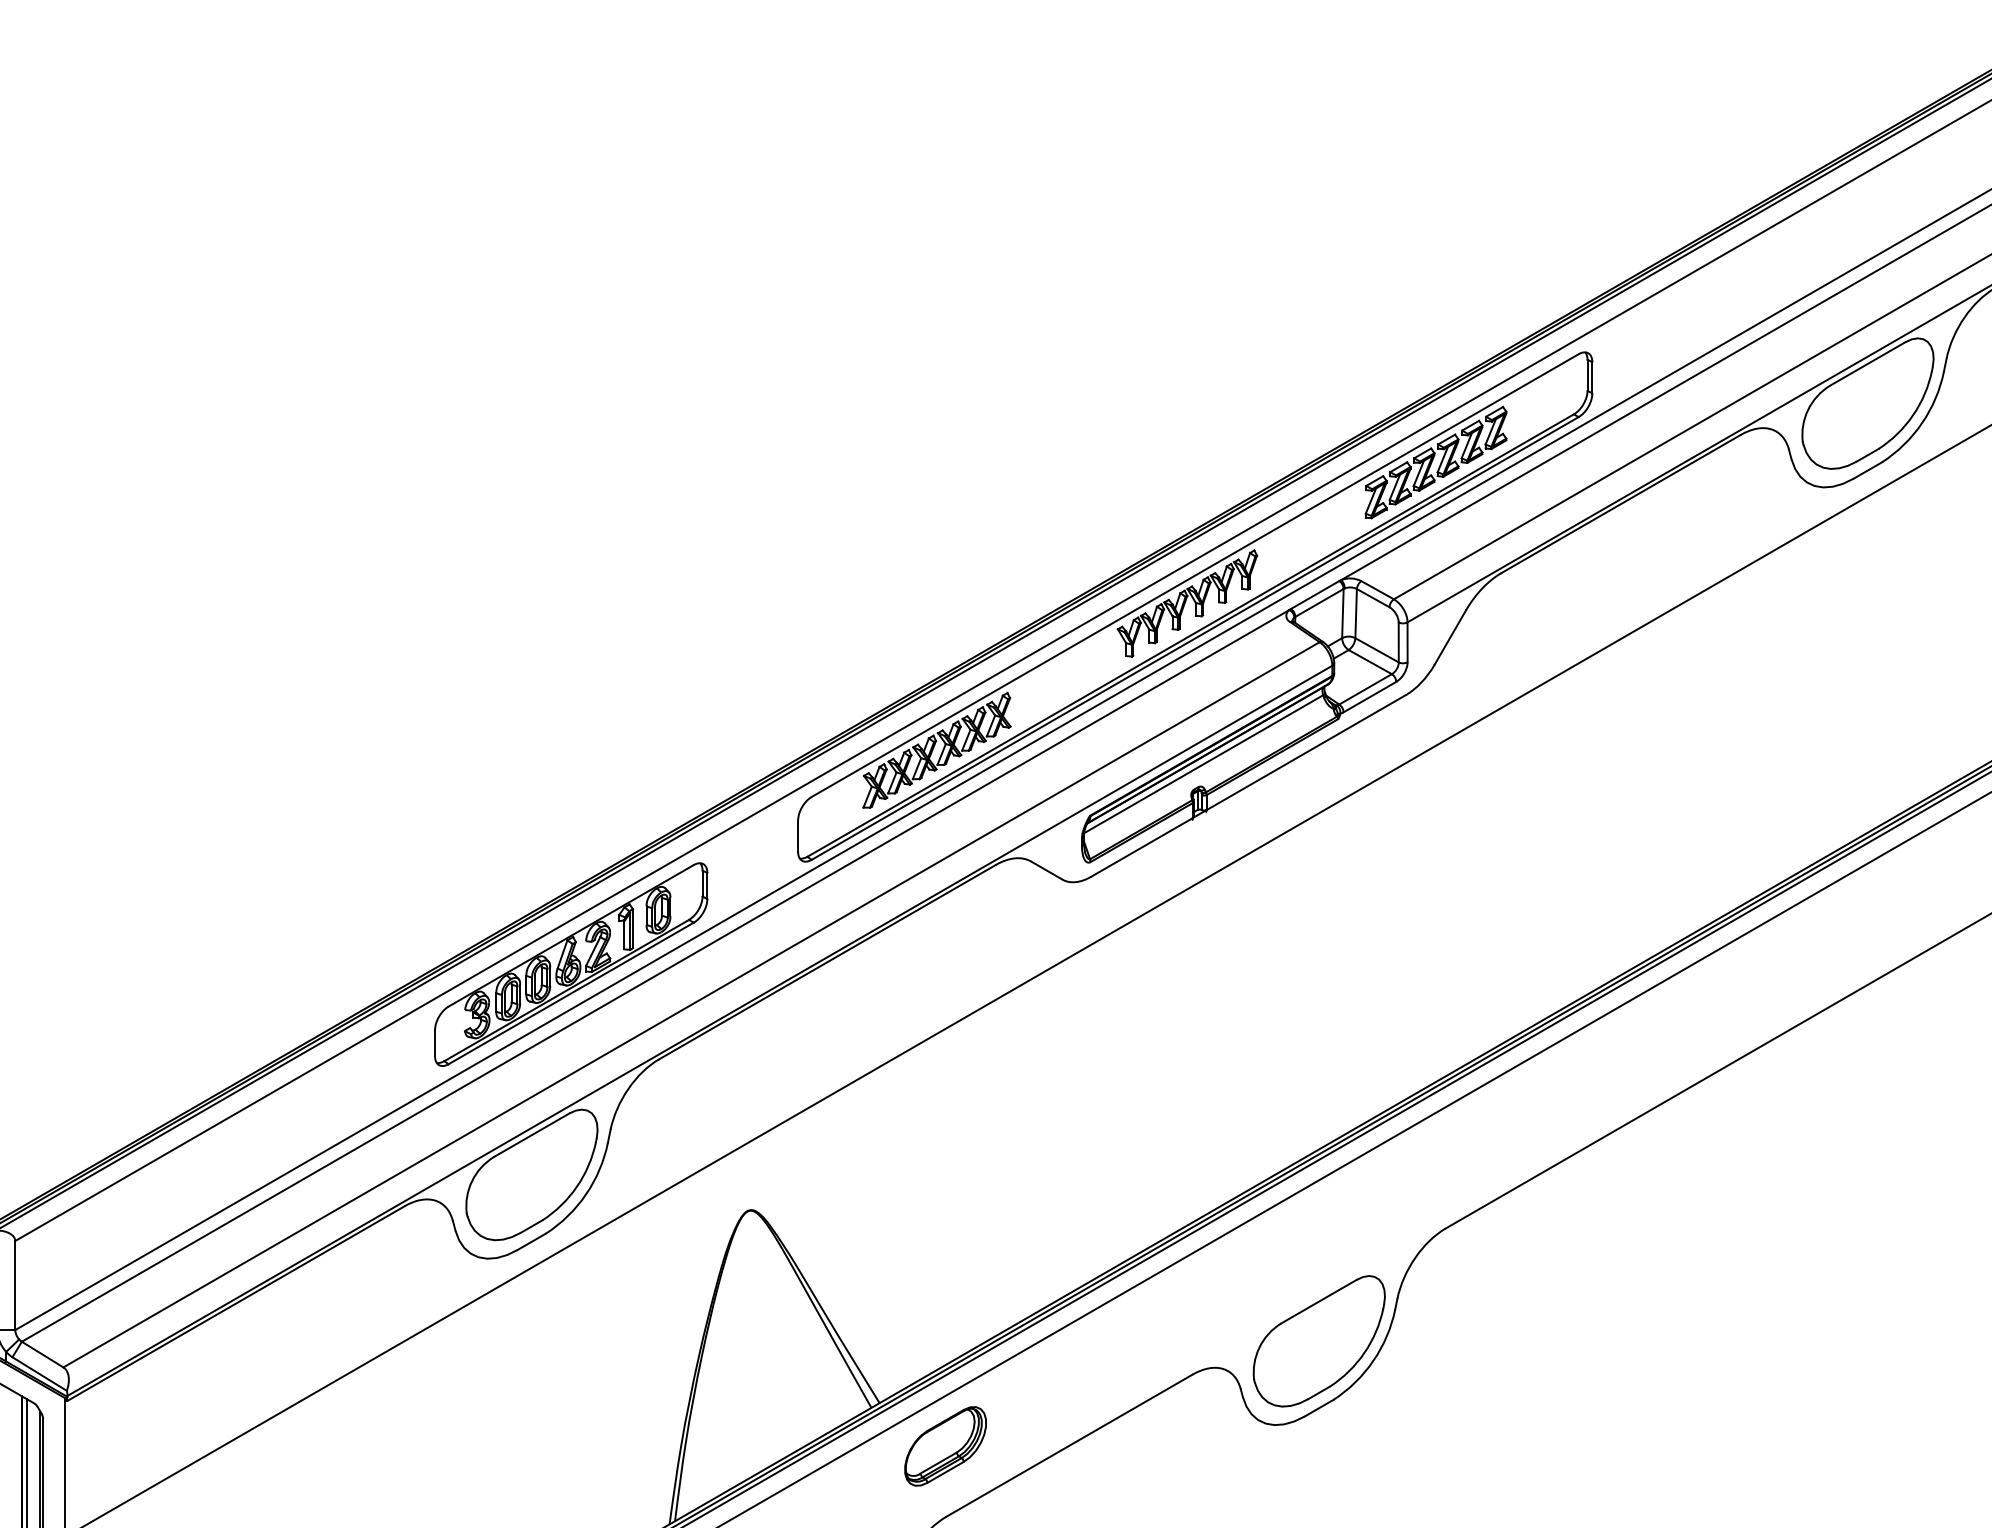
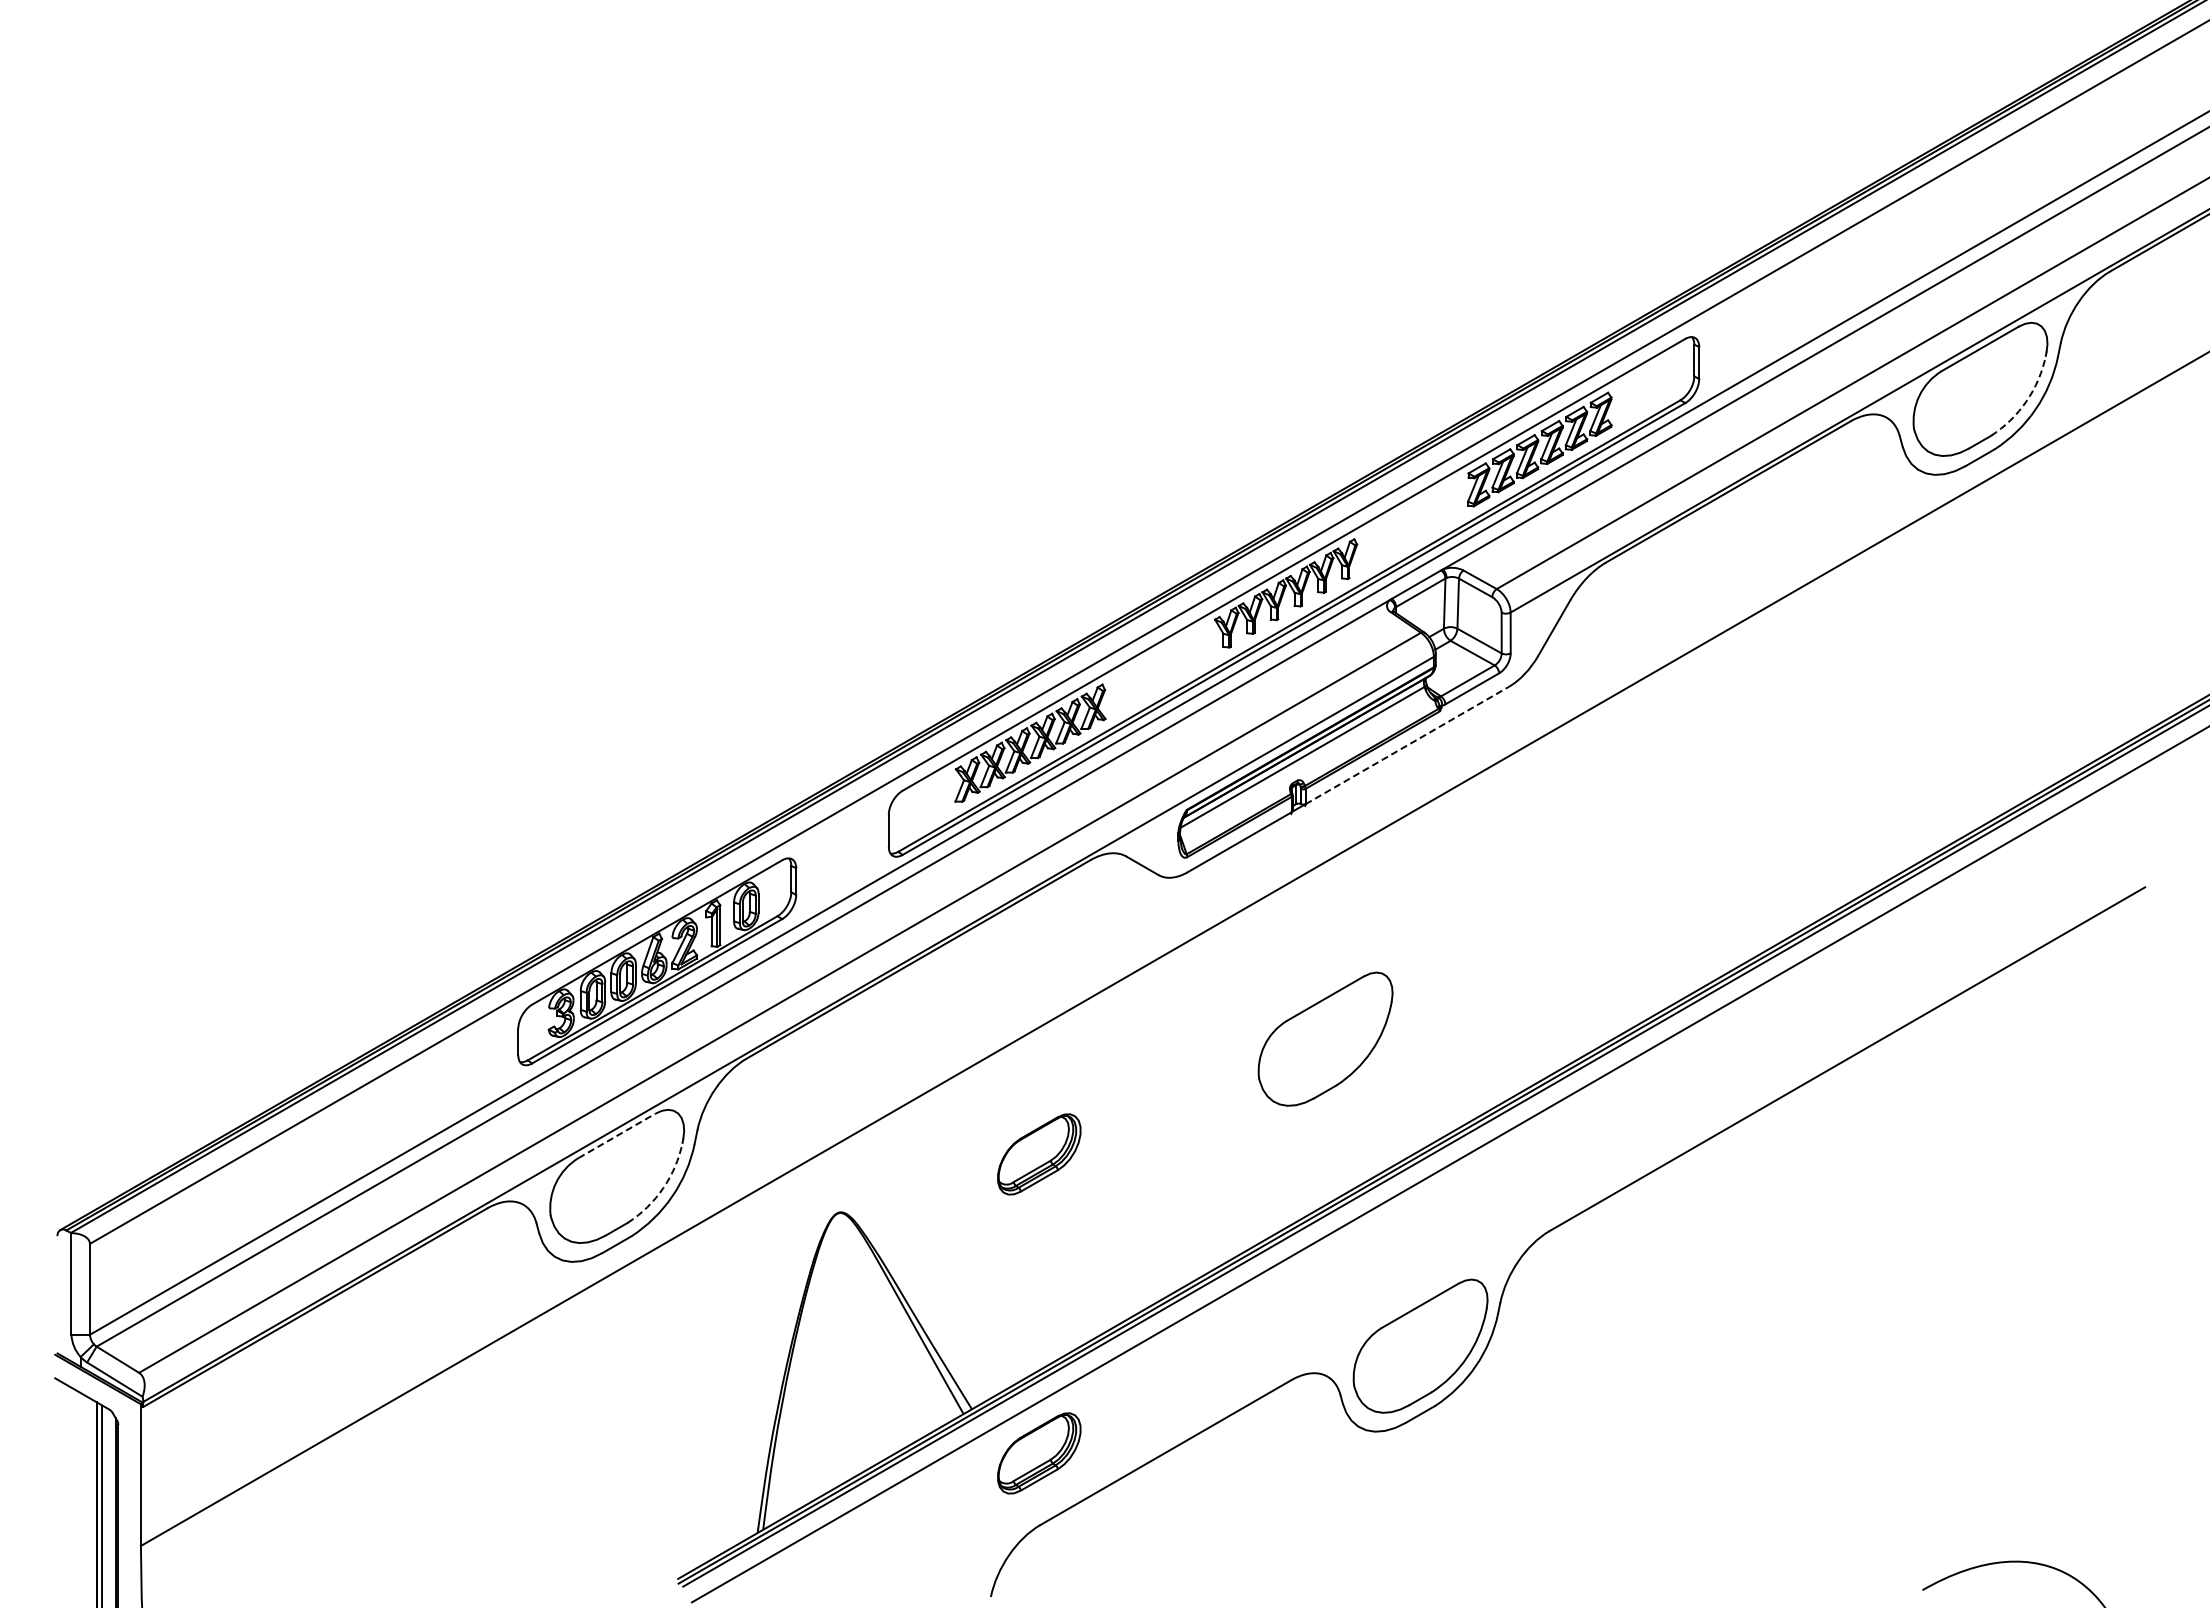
arc: (1913, 415) -> (2026, 401), solid -> dashed
line: (1306, 752) -> (1407, 745), solid -> dashed
part: (1226, 1039) -> (1325, 1038), added
line: (532, 1134) -> (617, 1135), solid -> dashed
part: (945, 1153) -> (1039, 1154), added
arc: (577, 1186) -> (663, 1188), solid -> dashed

